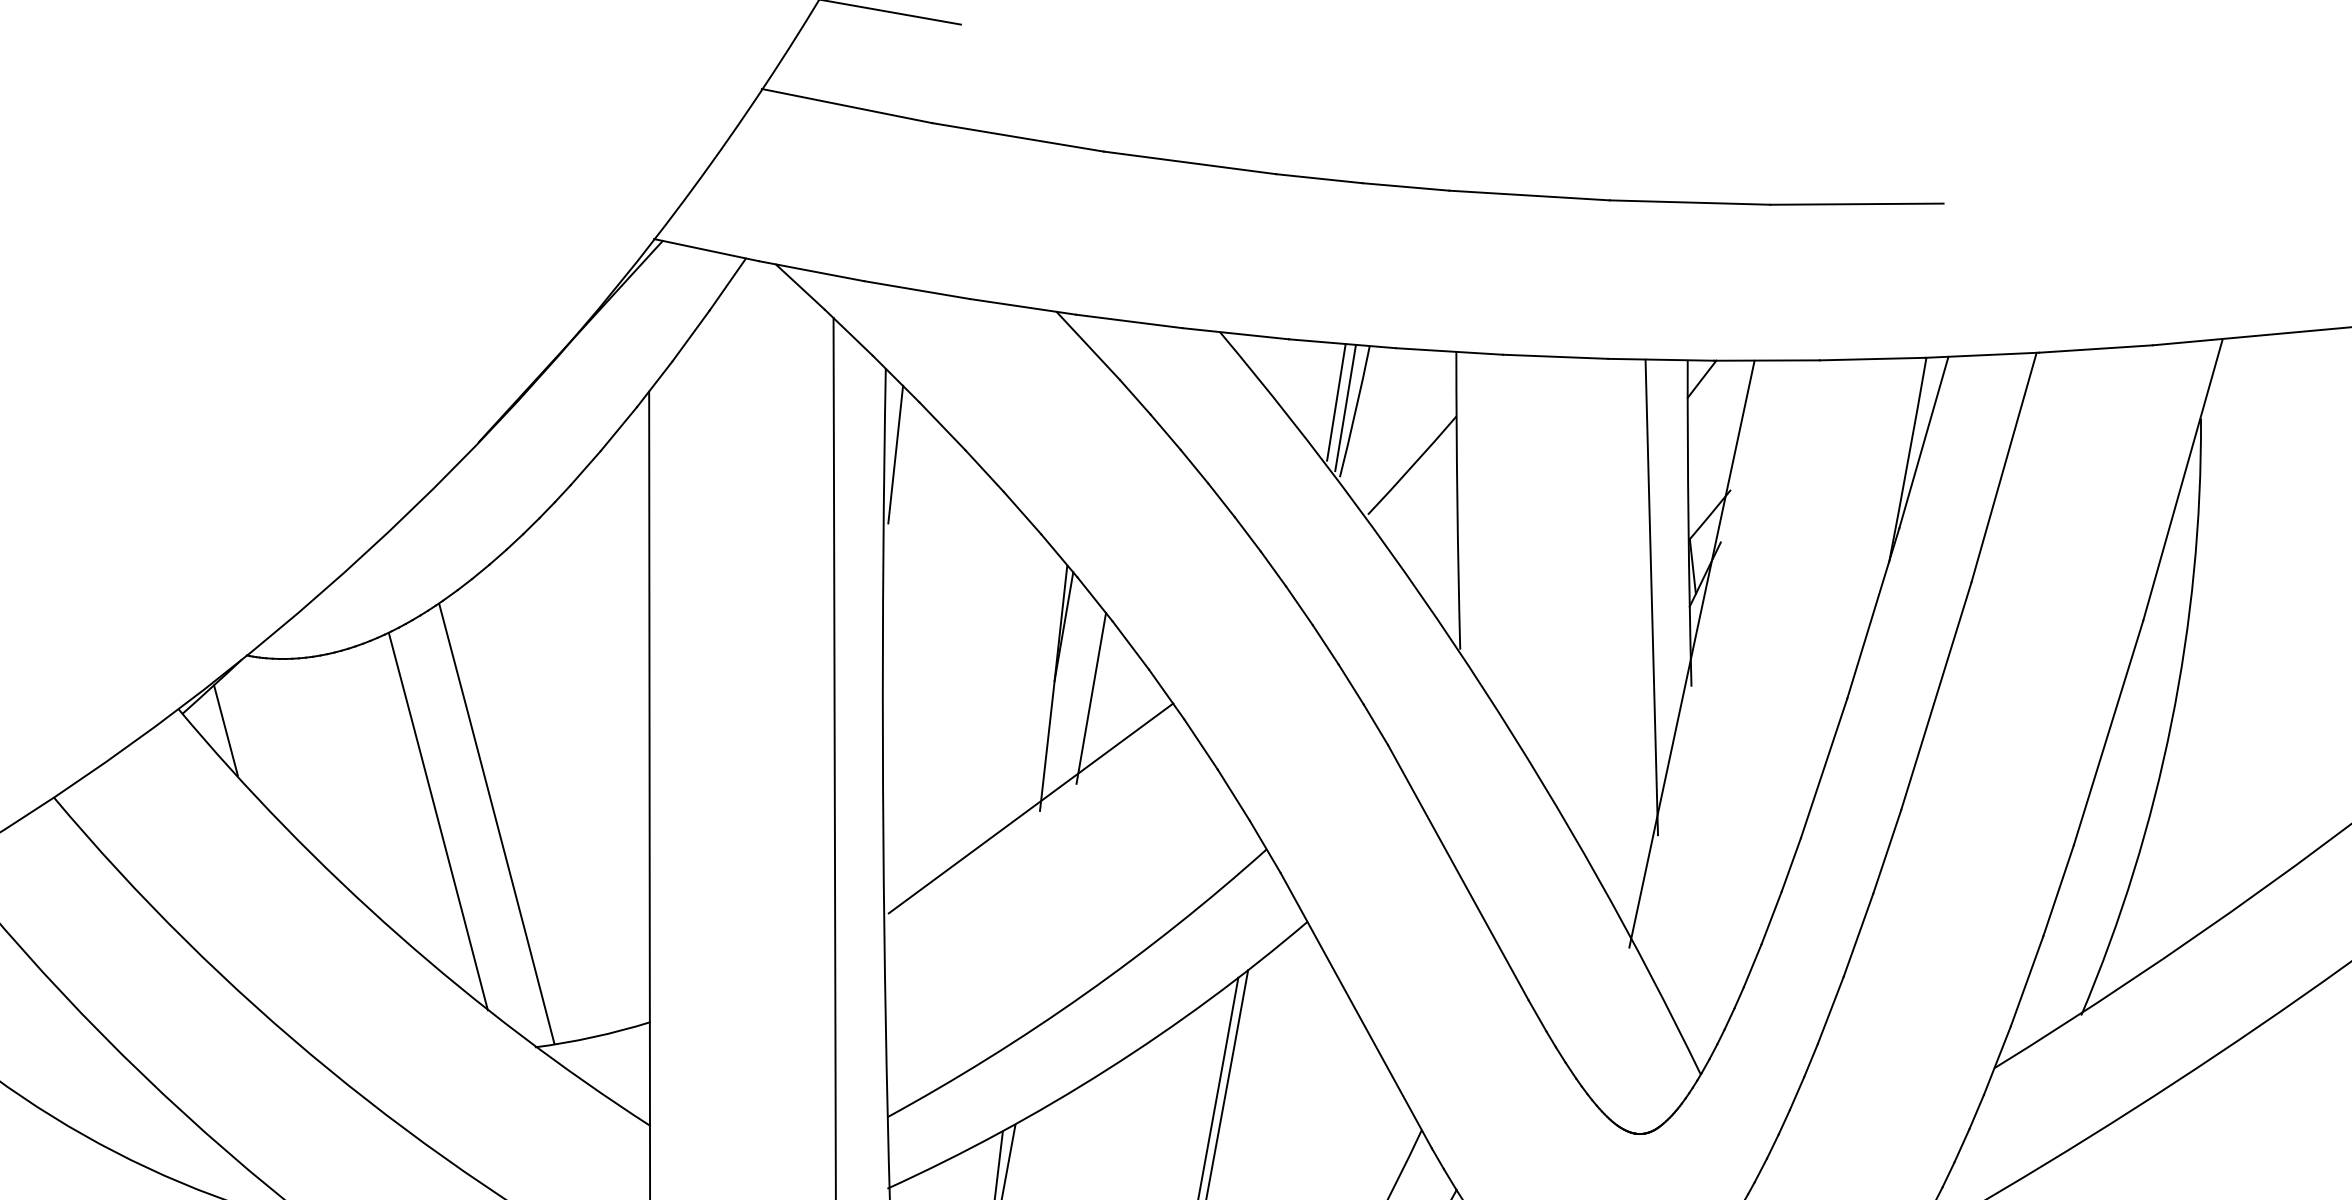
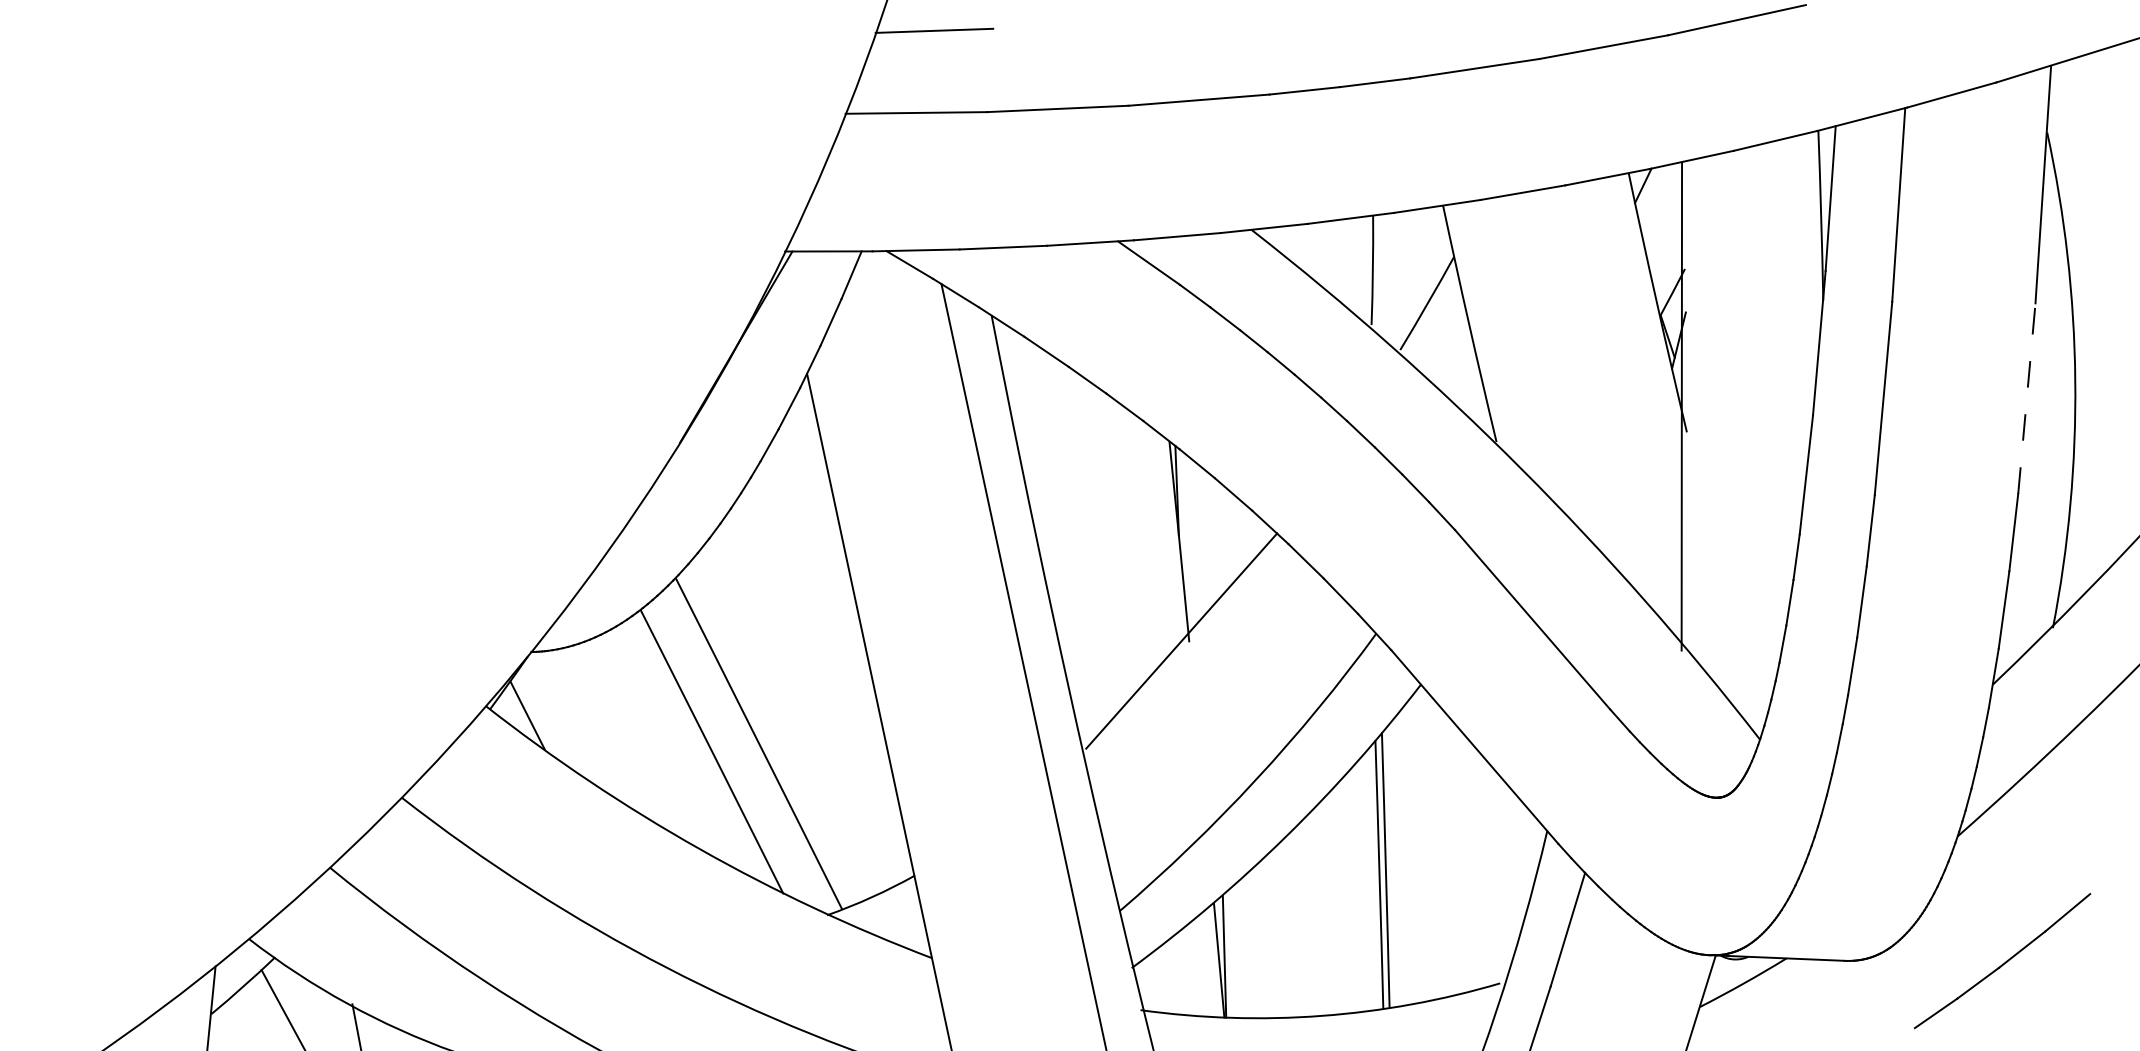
line: (1335, 402) -> (1355, 266), removed
line: (1344, 407) -> (1363, 268), removed
line: (894, 454) -> (1013, 382), removed
line: (1652, 596) -> (1640, 367), removed
line: (1090, 697) -> (1210, 542), removed
line: (2108, 732) -> (2026, 398), solid -> dashed

